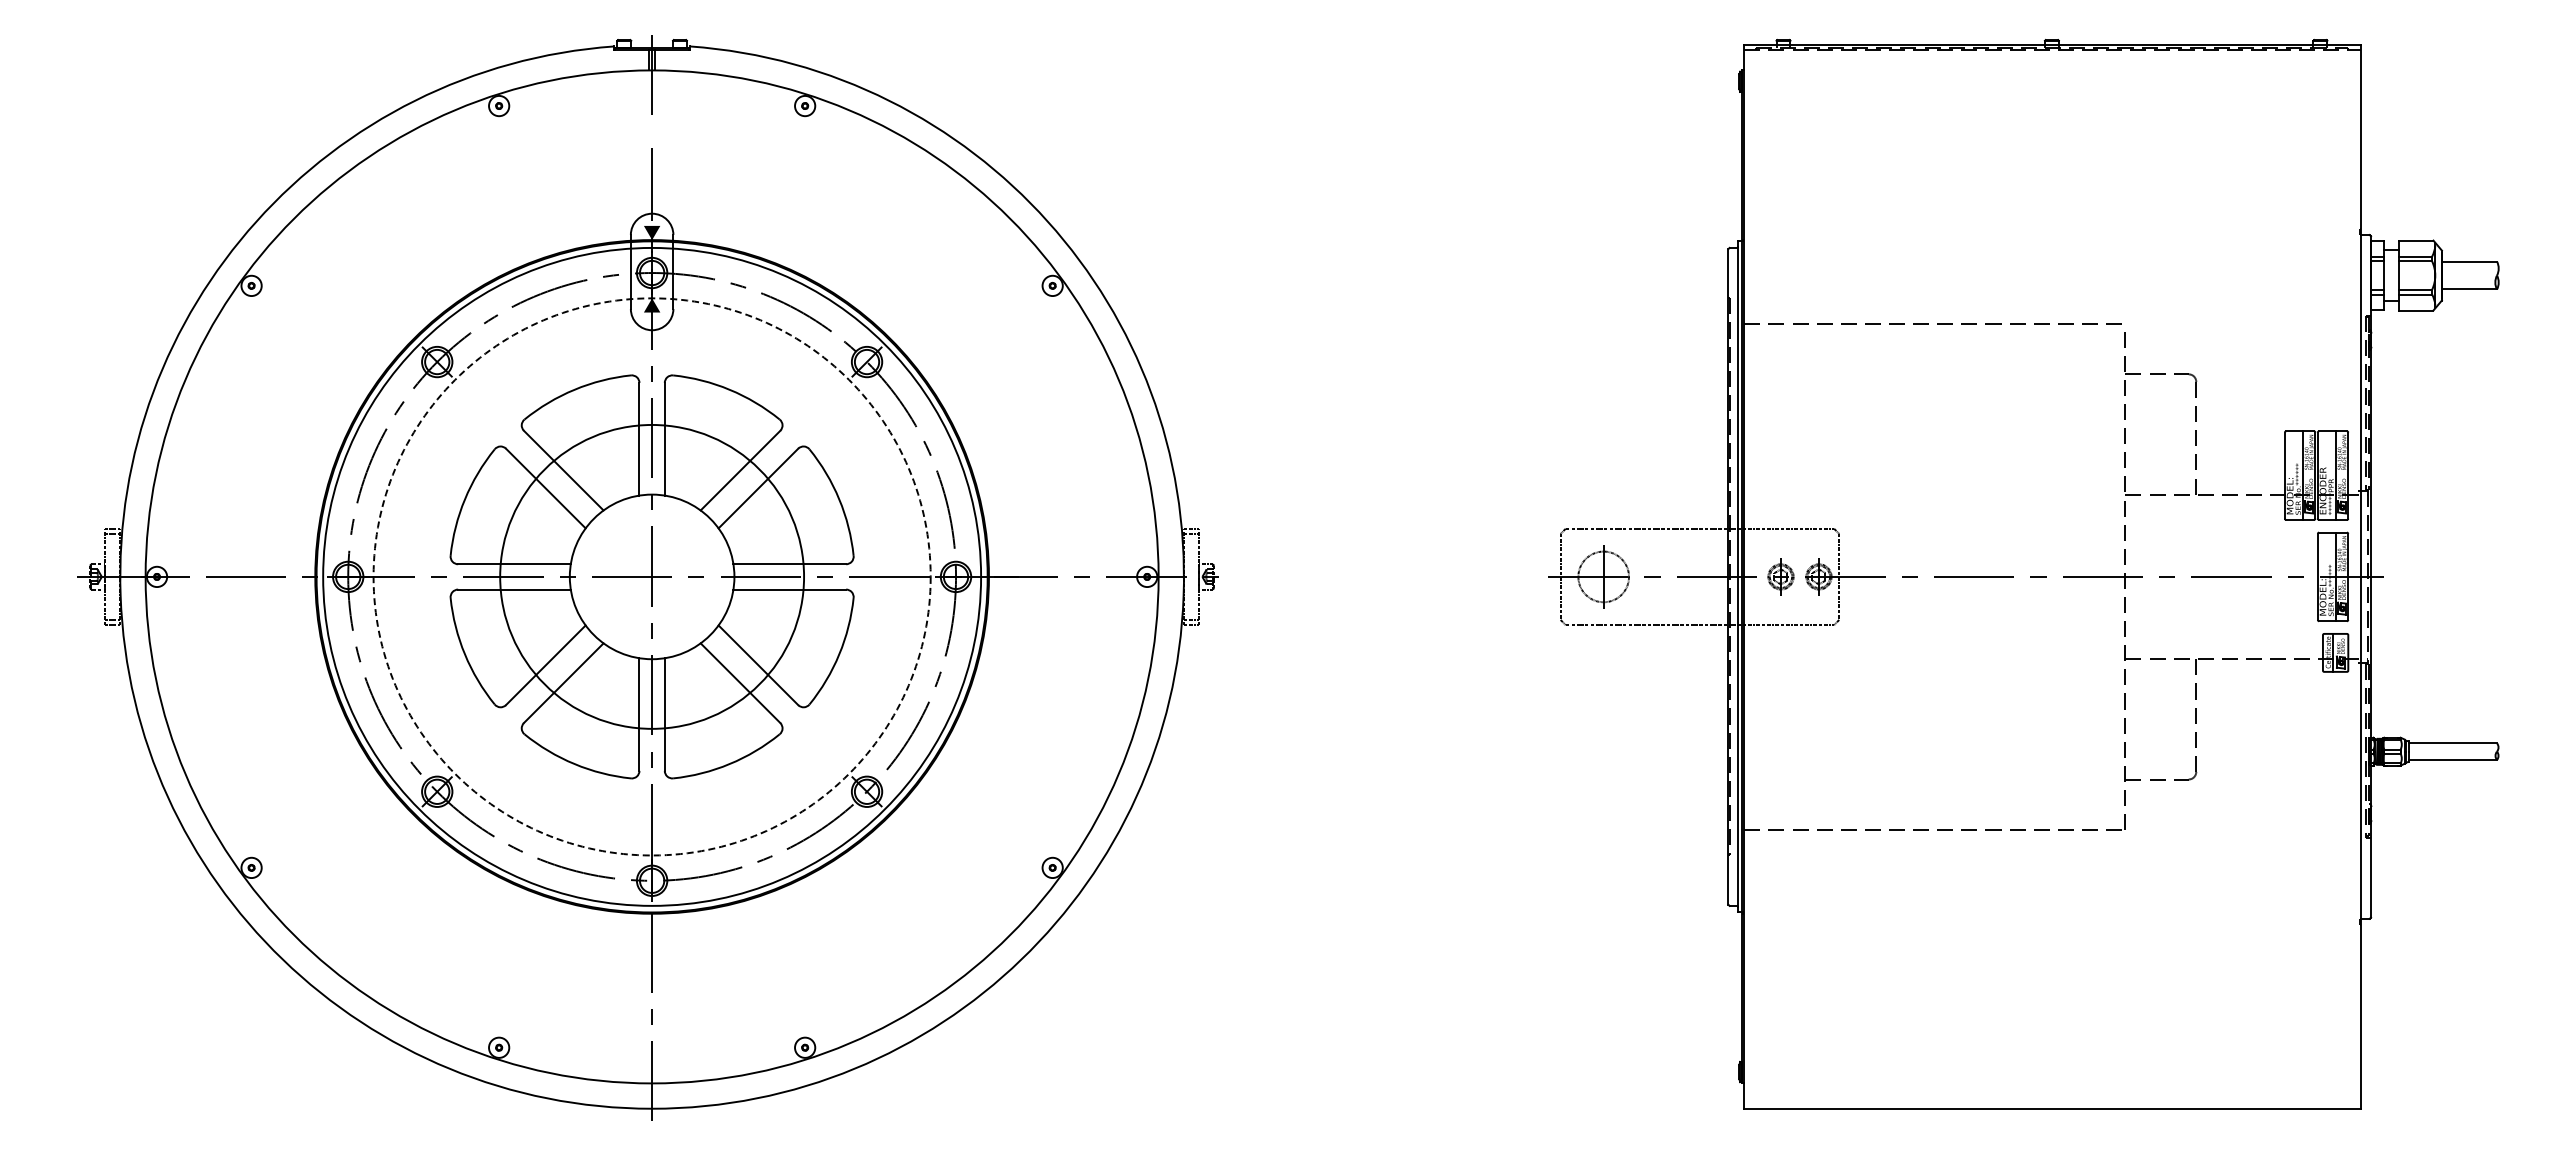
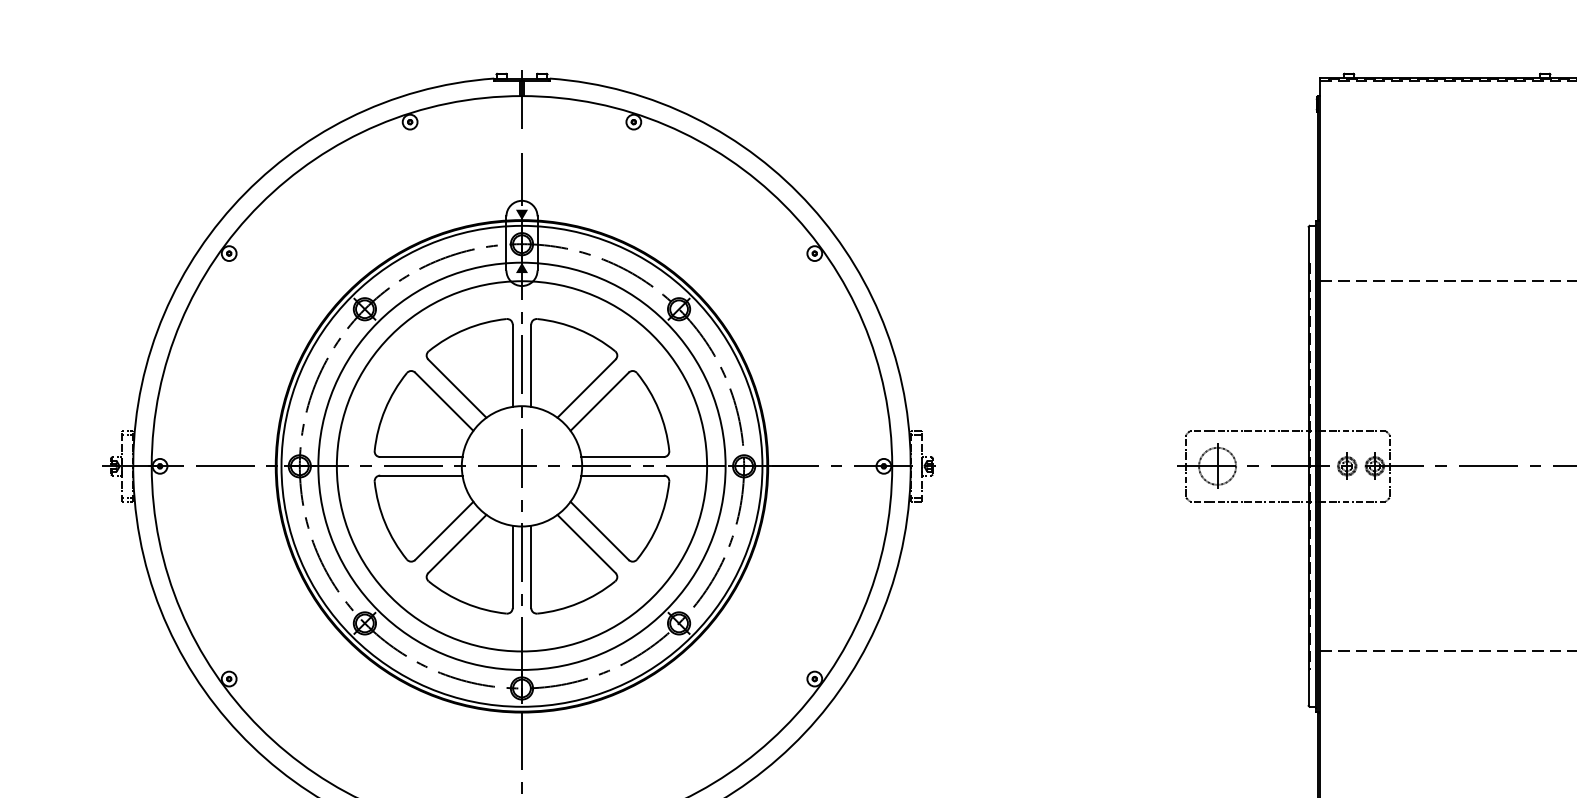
circle: (651, 576) -> (521, 466), dashed -> solid
circle: (651, 576) -> (521, 466), size x1.67

